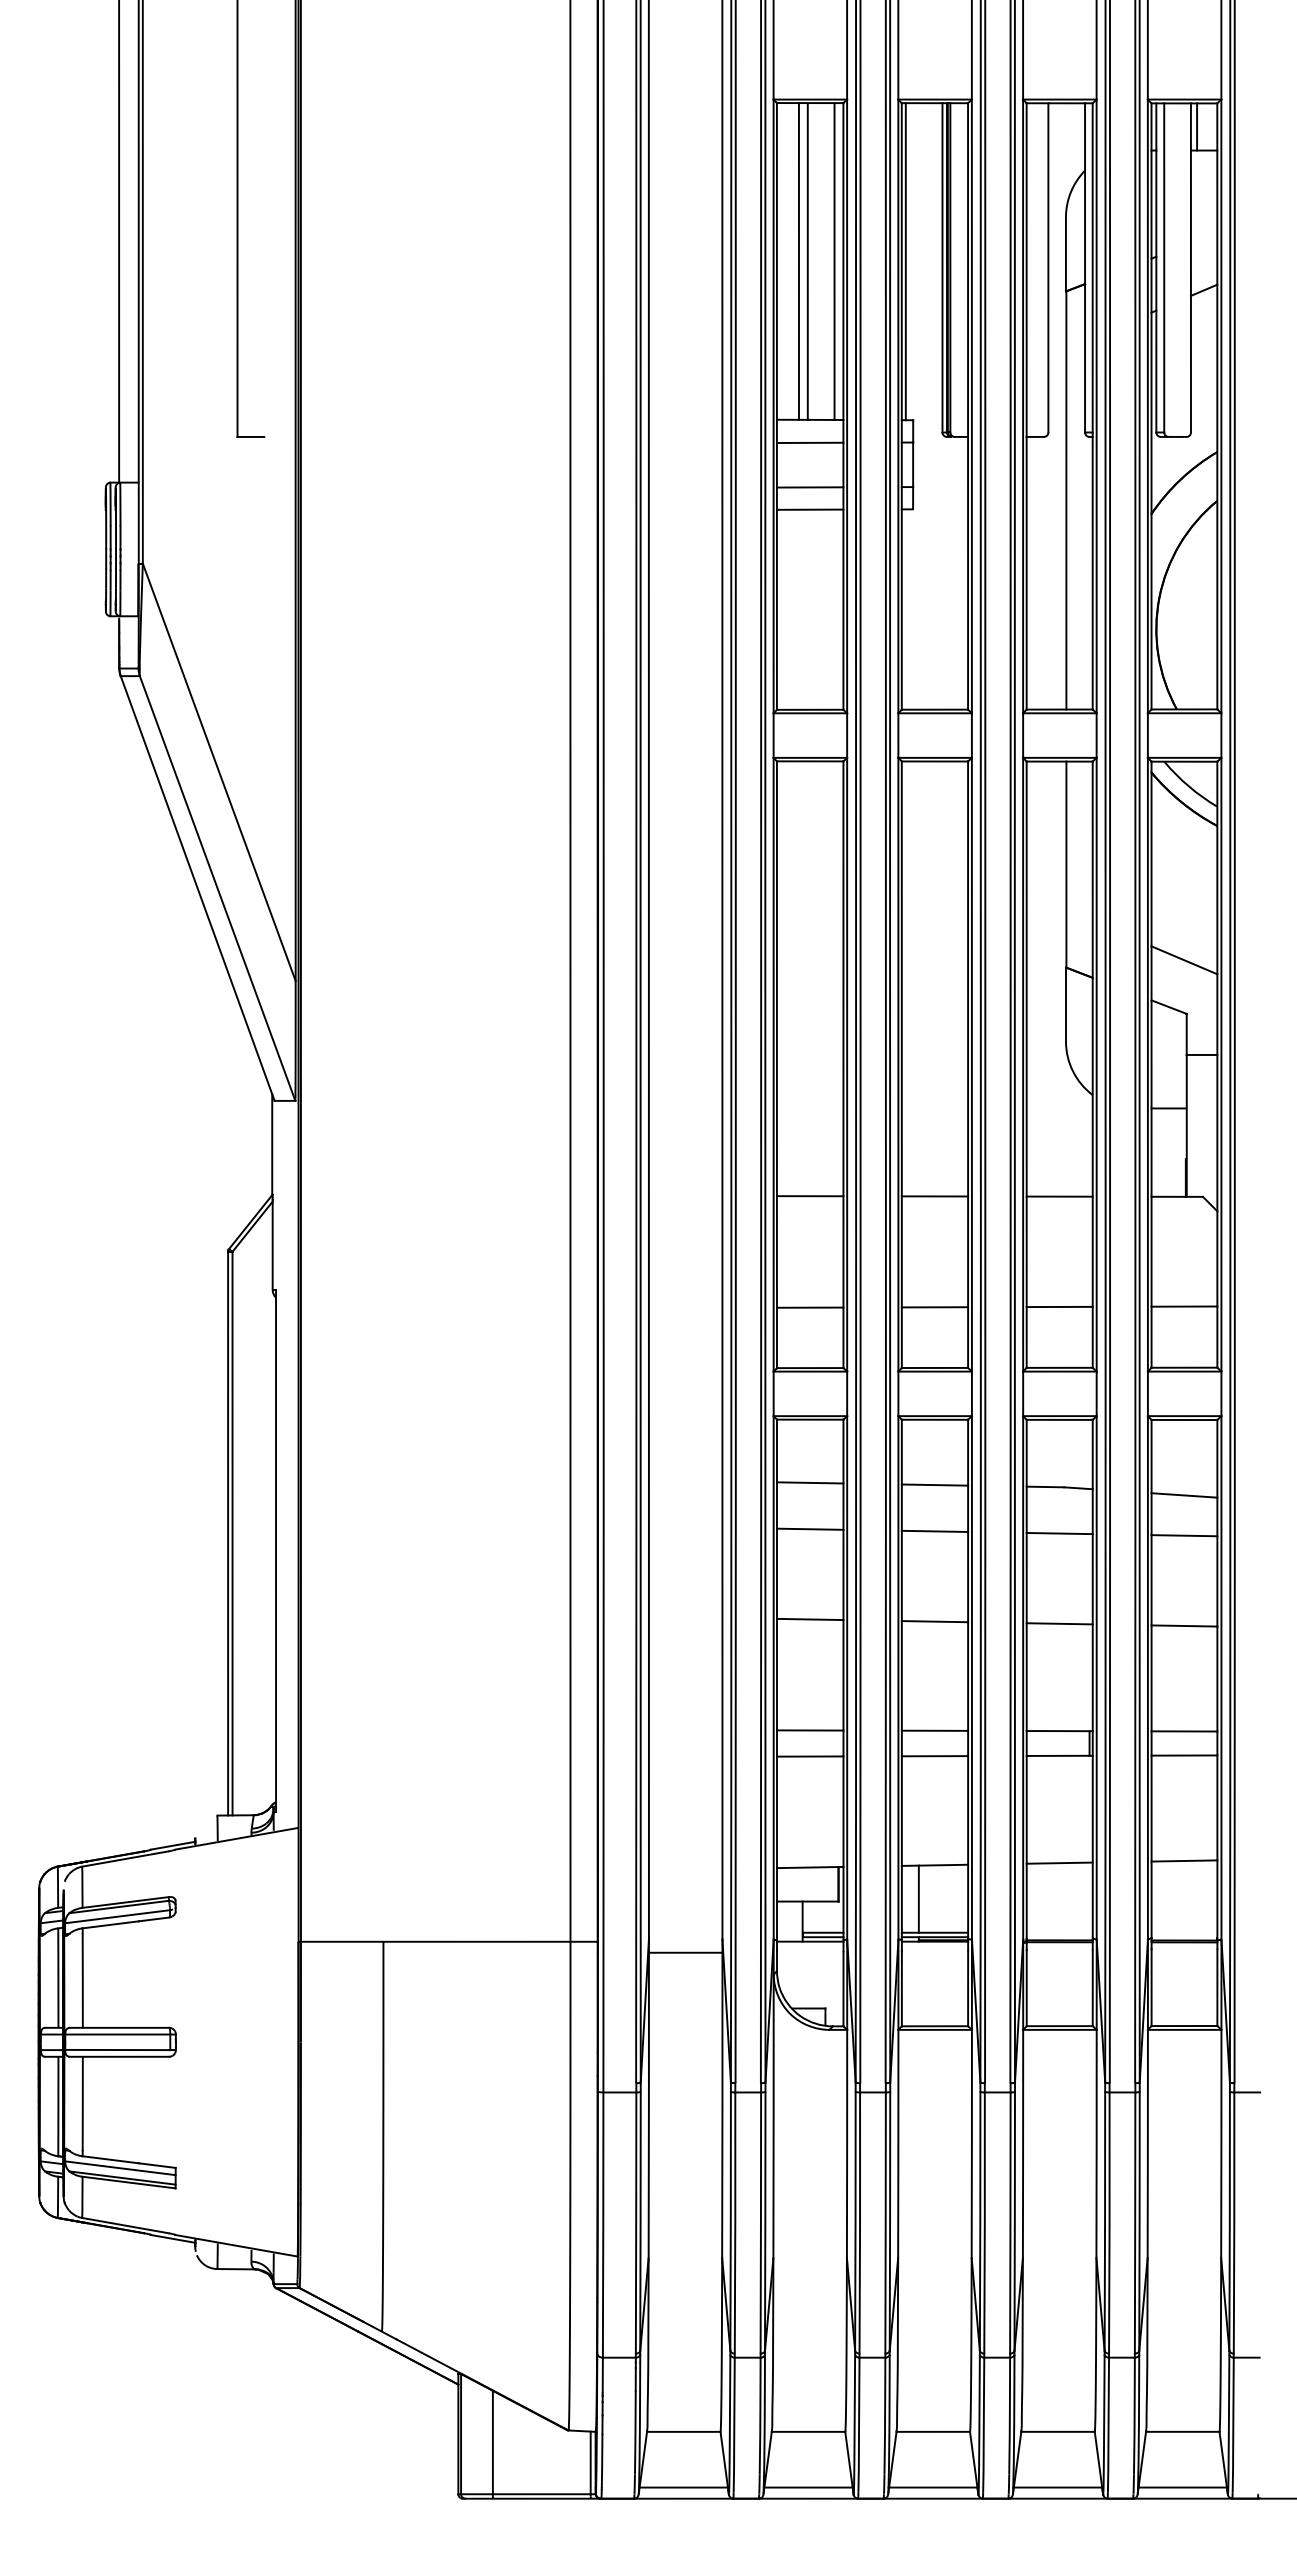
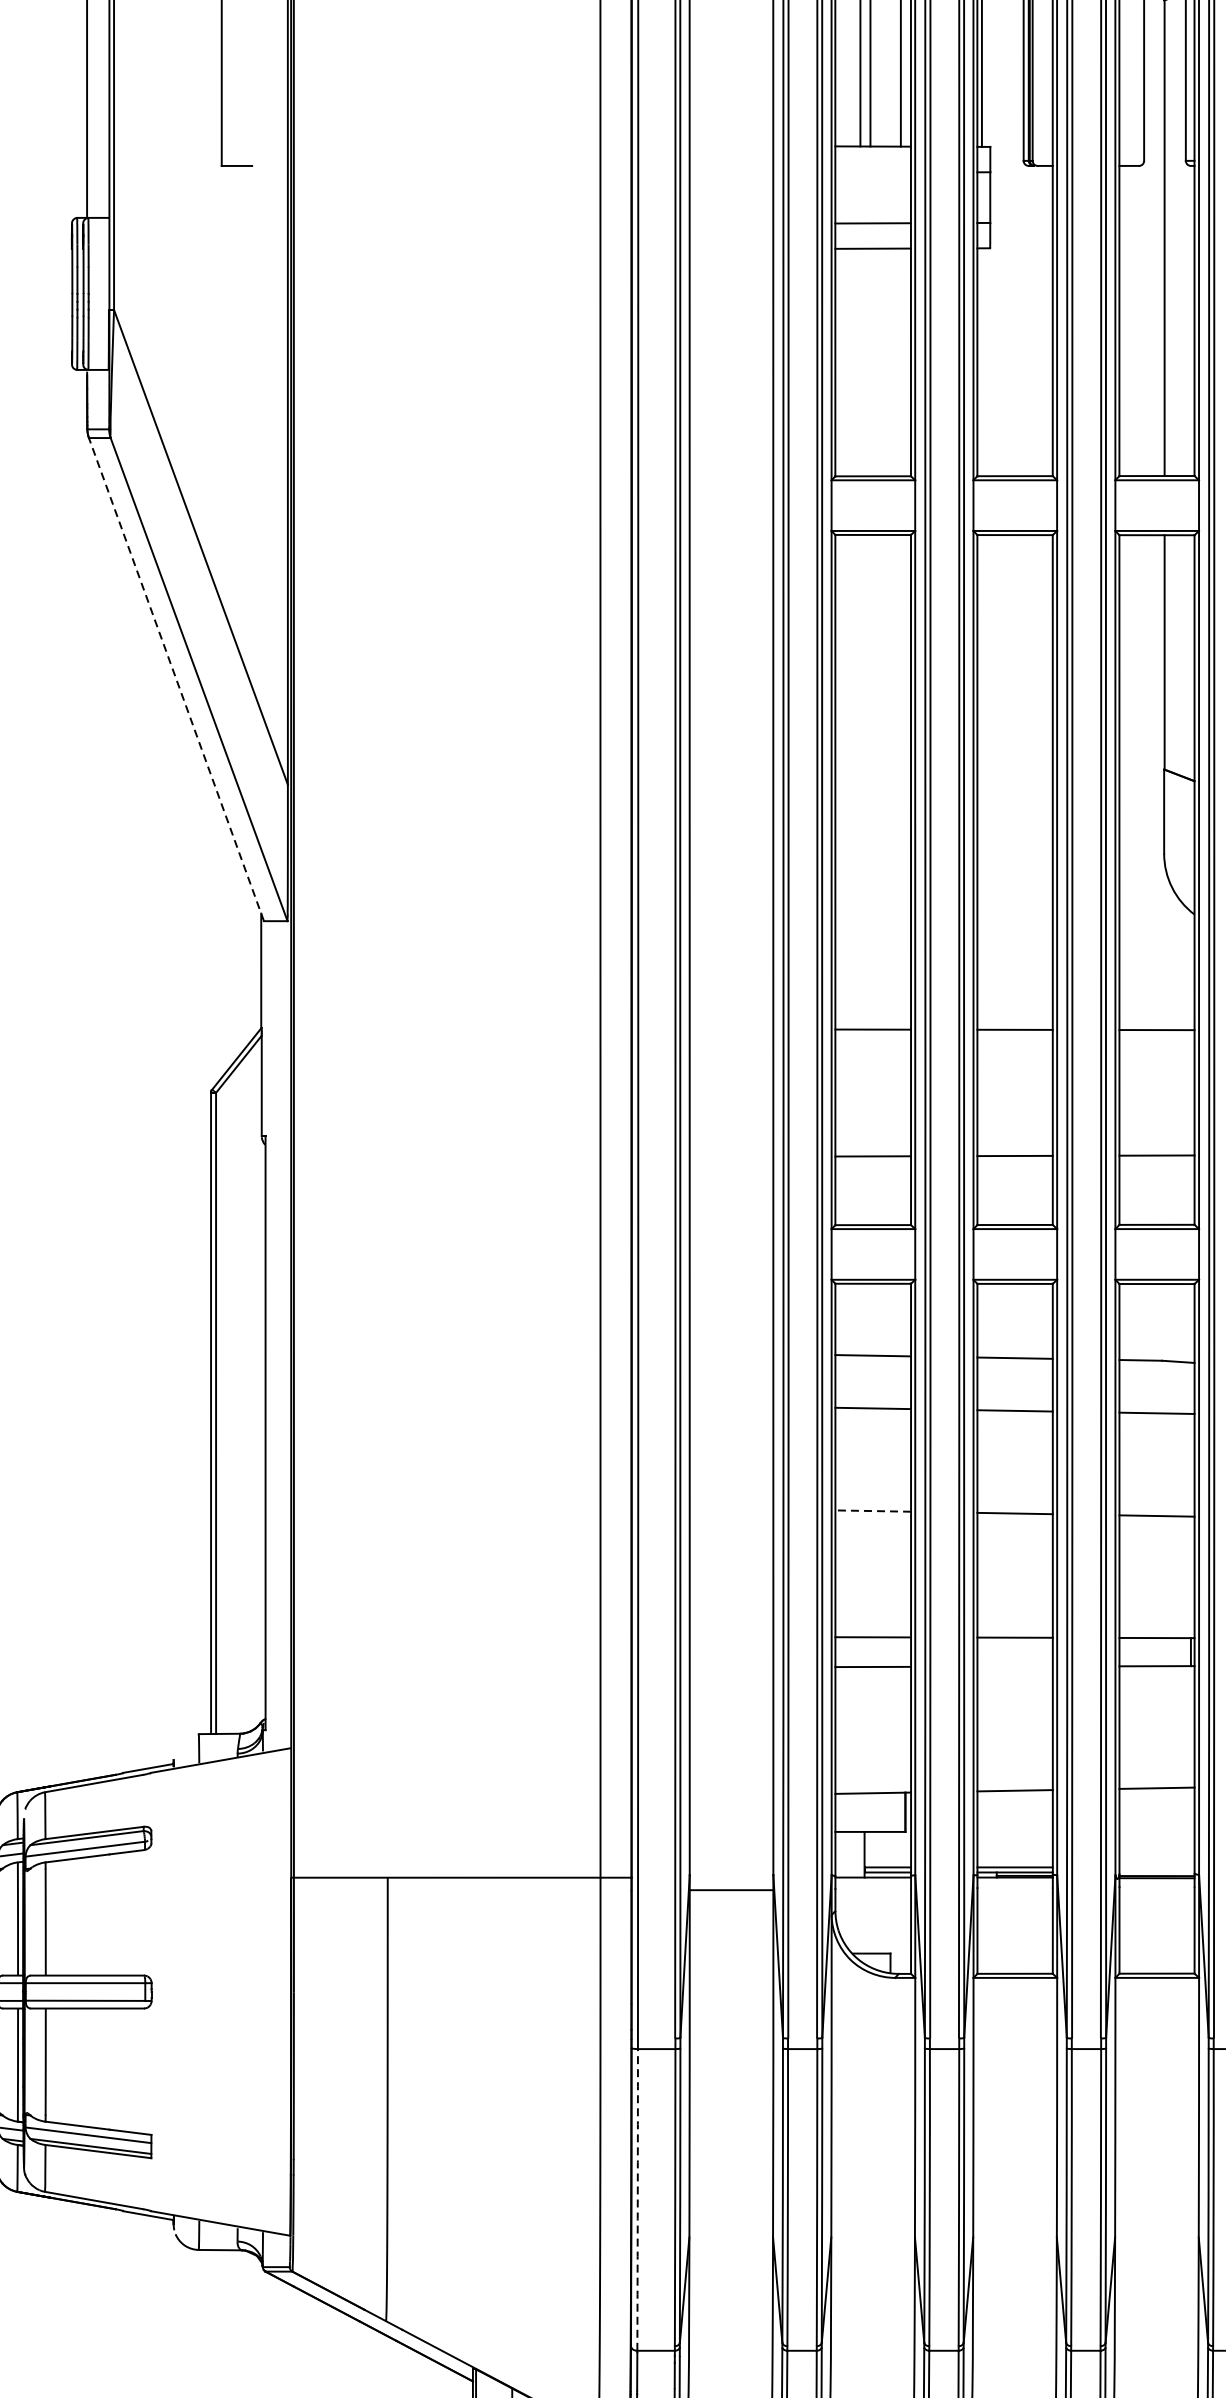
line: (809, 442) -> (872, 172), removed
line: (197, 888) -> (176, 679), solid -> dashed
line: (809, 1619) -> (872, 1511), solid -> dashed
line: (934, 1756) -> (1014, 1666), removed
line: (918, 1898) -> (996, 1828), removed
arc: (603, 2225) -> (638, 2200), solid -> dashed

